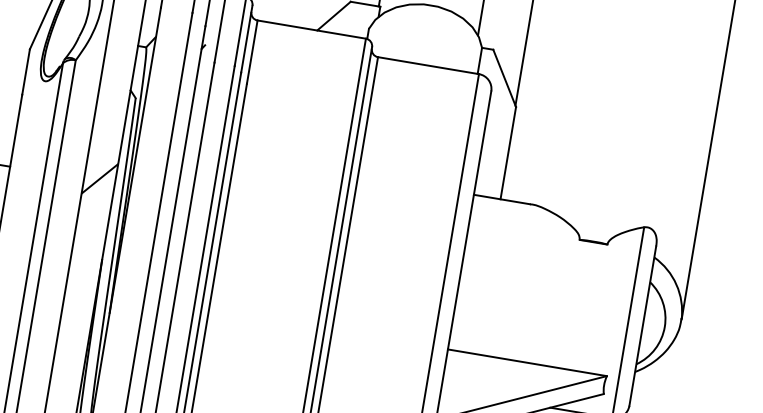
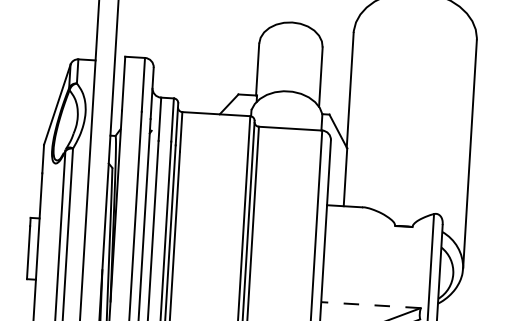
hatch: (99, 178) -> (95, 219), removed
line: (528, 363) -> (371, 305), solid -> dashed

